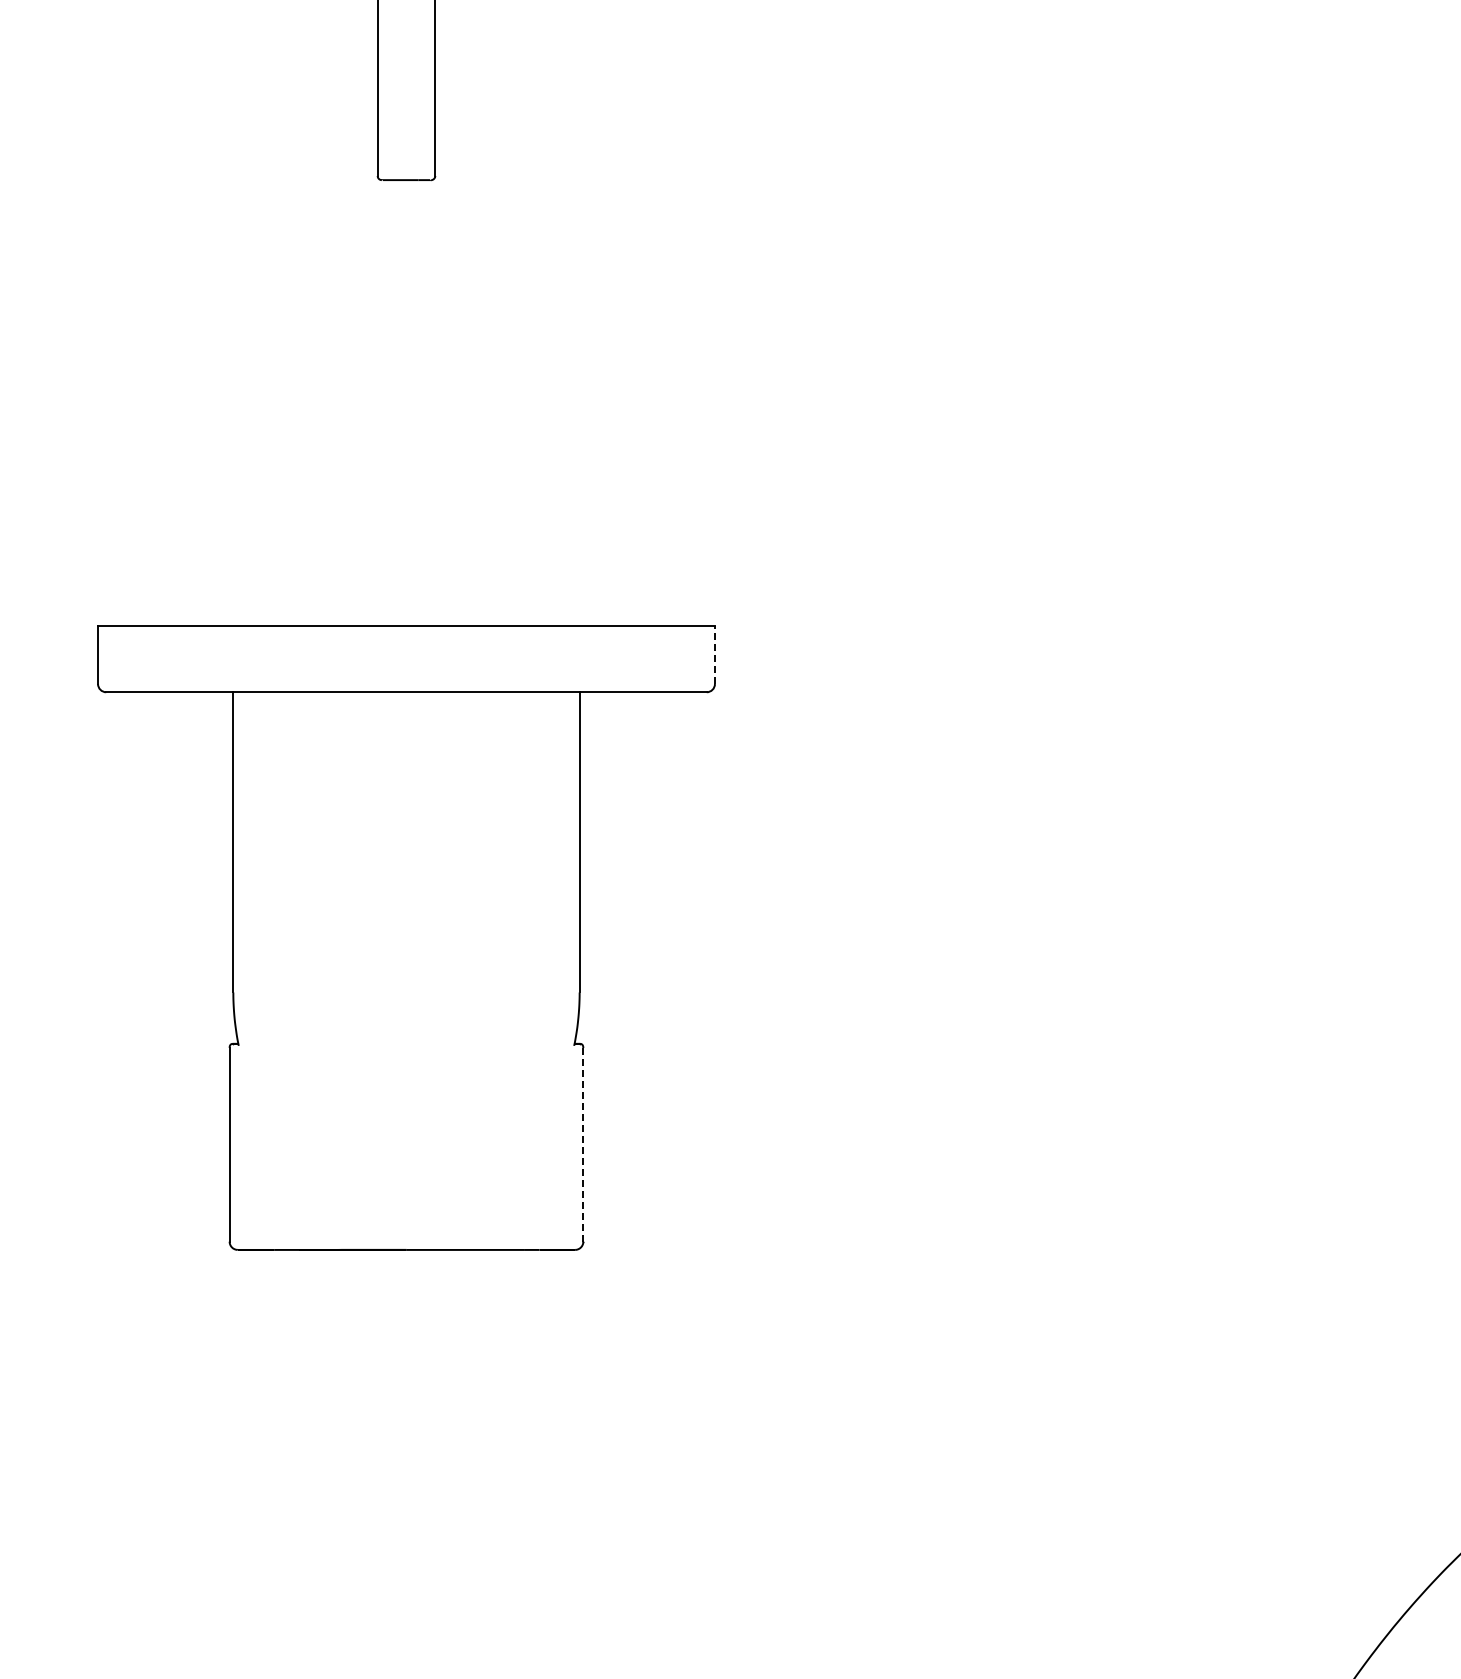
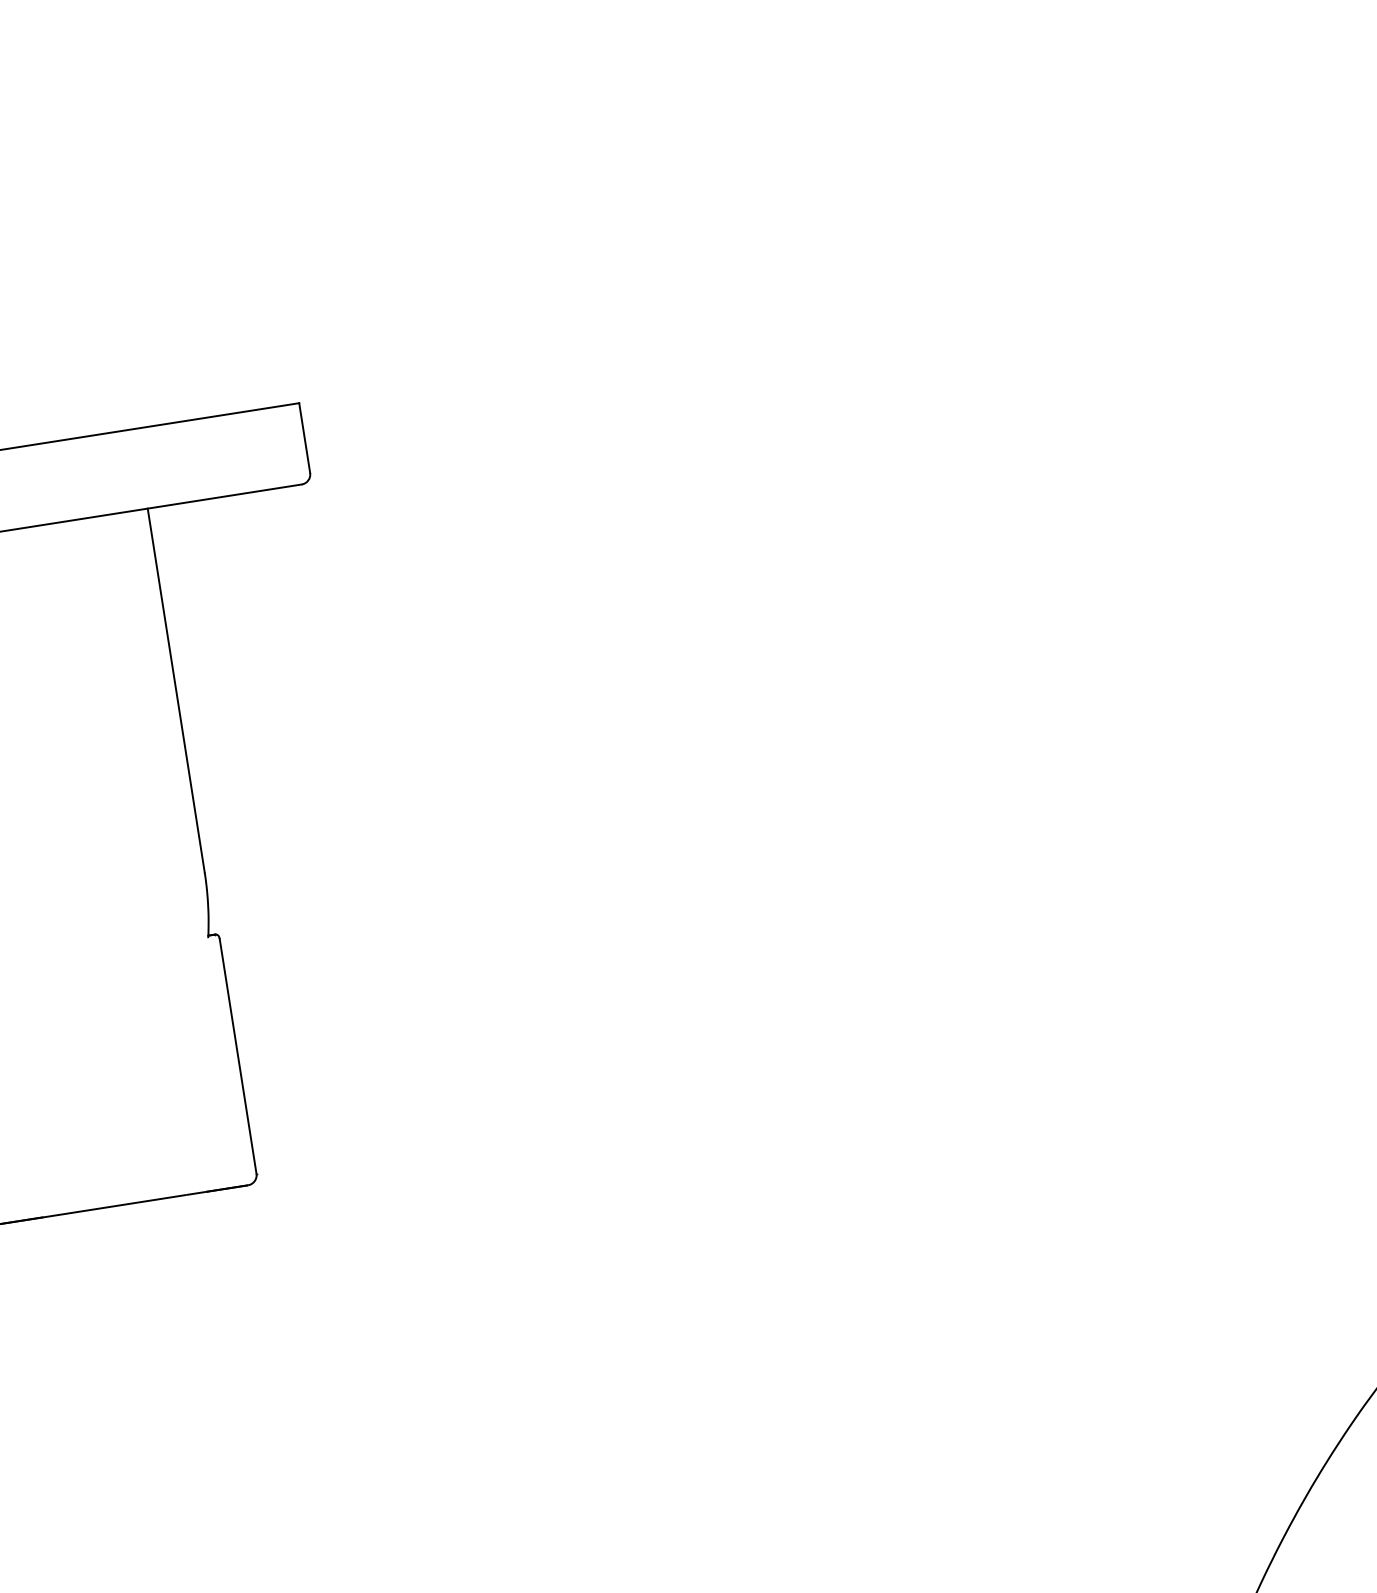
line: (714, 655) -> (304, 438), dashed -> solid
line: (583, 1144) -> (238, 1055), dashed -> solid

